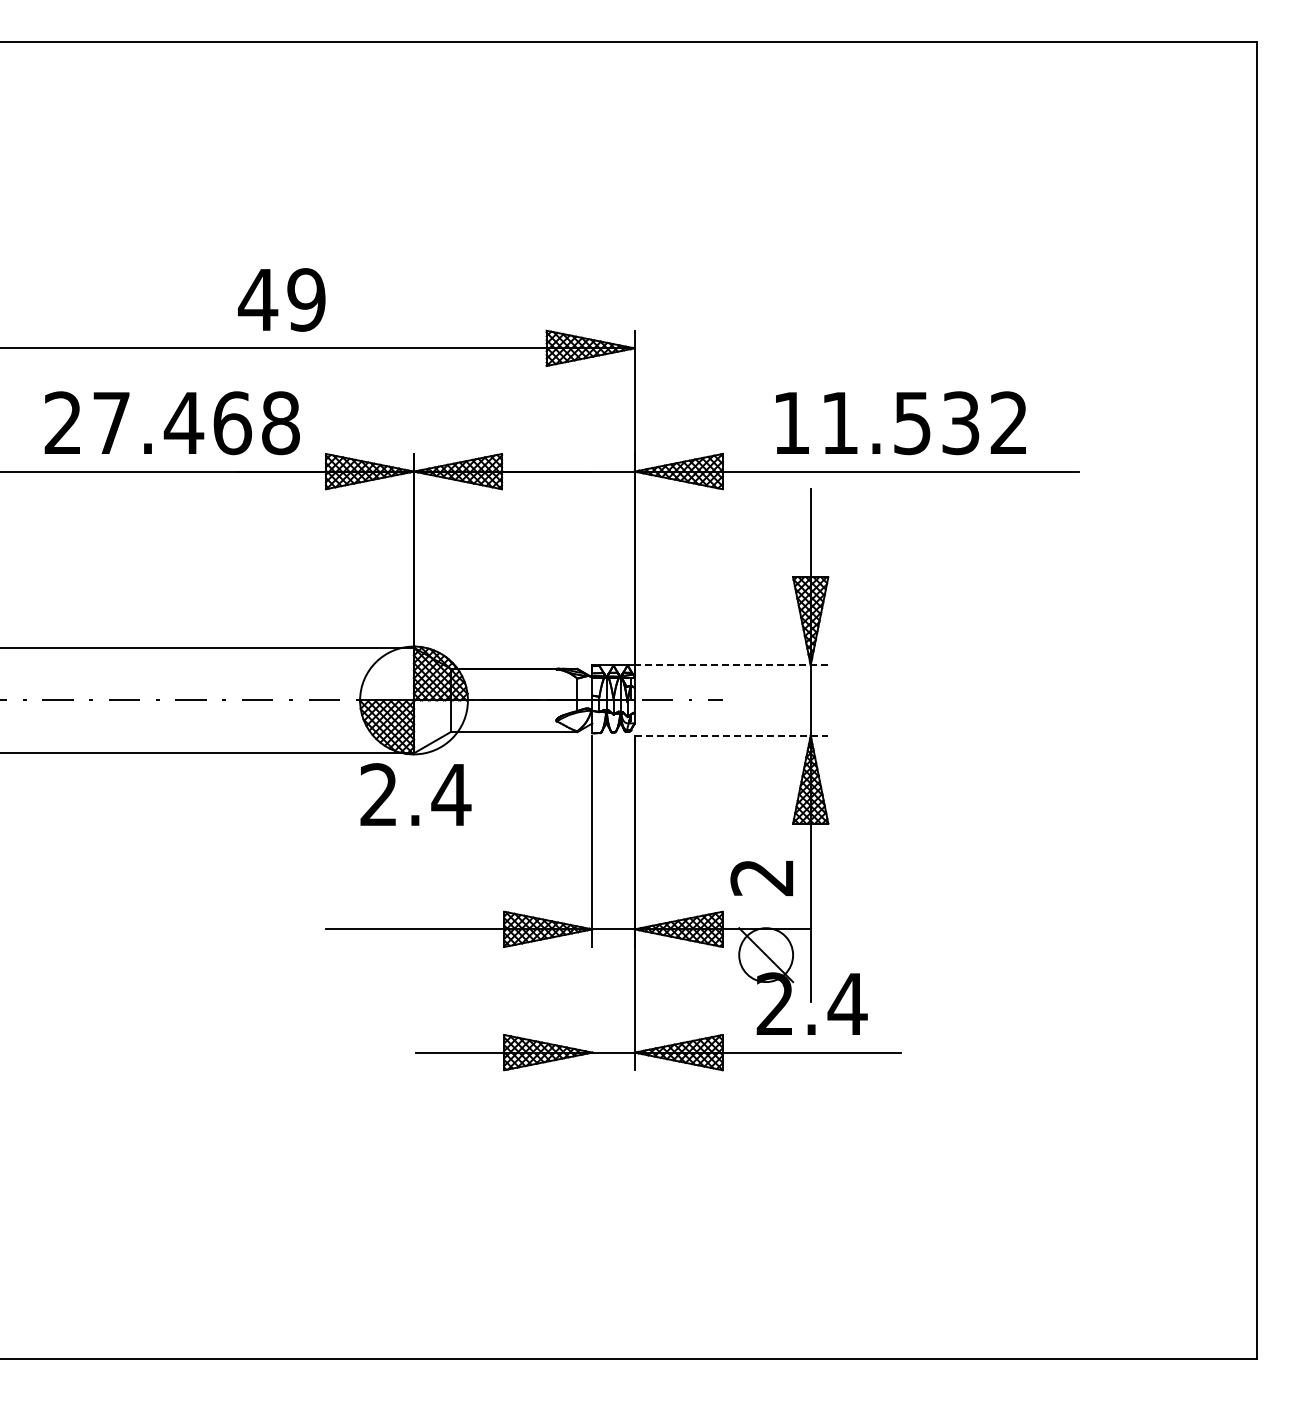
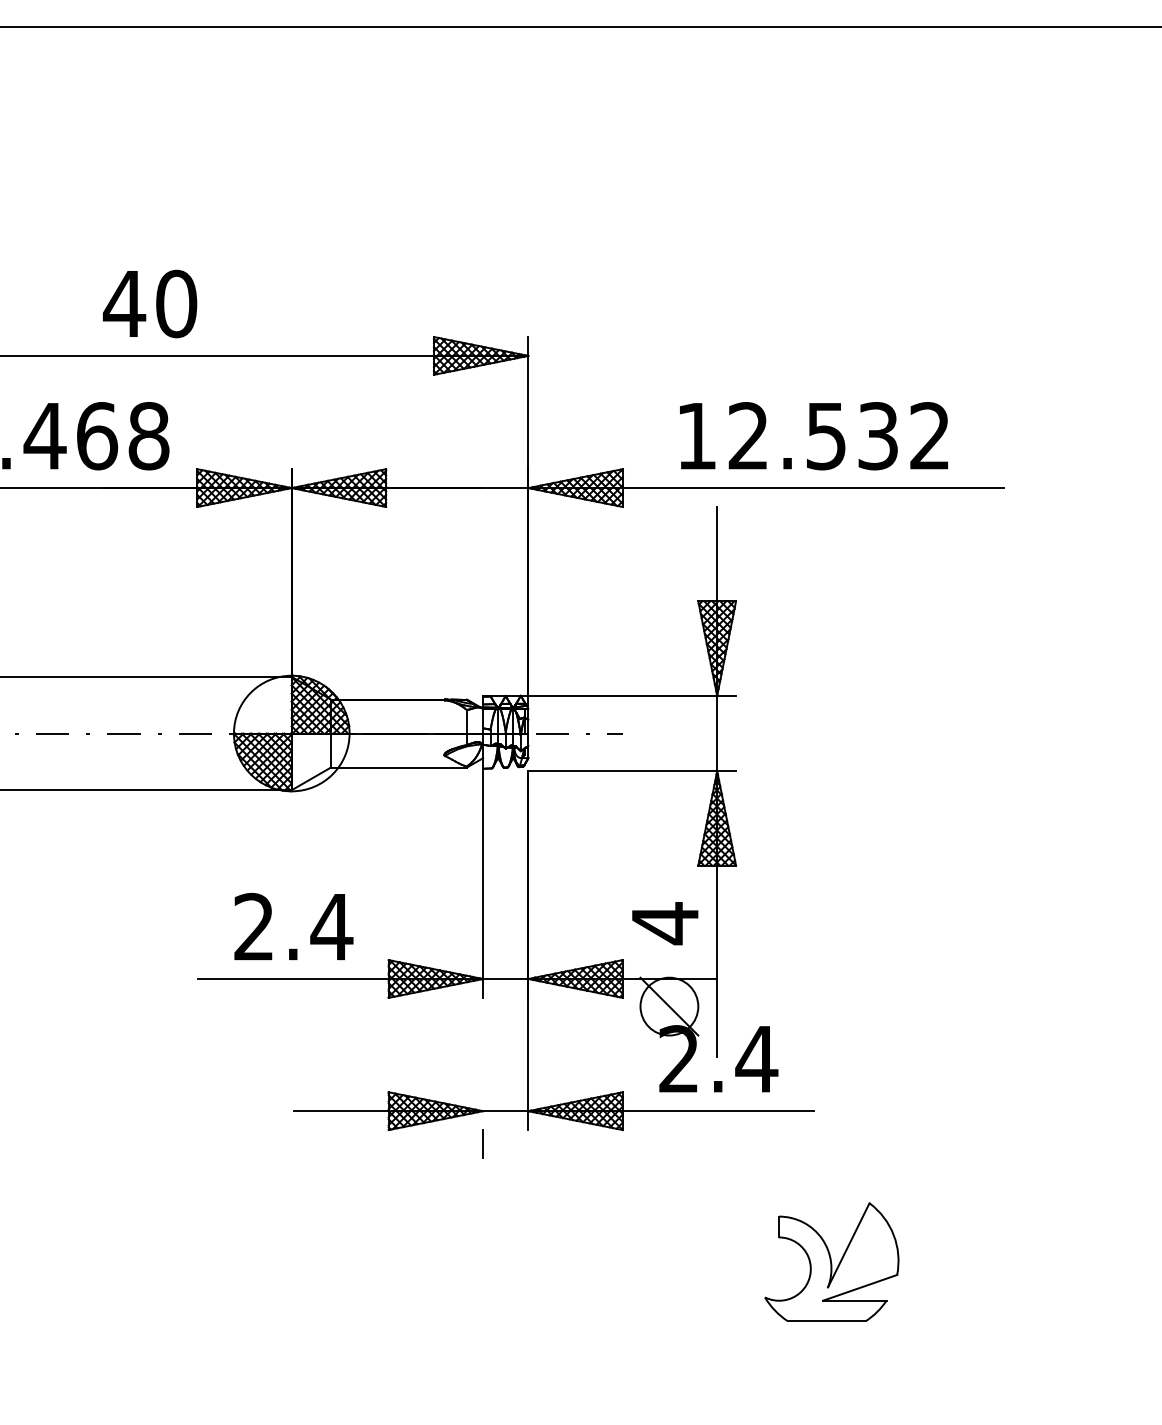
text: (306, 299) -> (176, 303), 49 -> 40
text: (839, 422) -> (748, 435), 11.532 -> 12.532
line: (731, 665) -> (632, 696), dashed -> solid
line: (731, 735) -> (632, 771), dashed -> solid
text: (415, 794) -> (293, 926), moved
text: (761, 877) -> (664, 923), 2 -> 4
line: (591, 1083) -> (482, 1144), added
part: (917, 1192) -> (831, 1261), added

